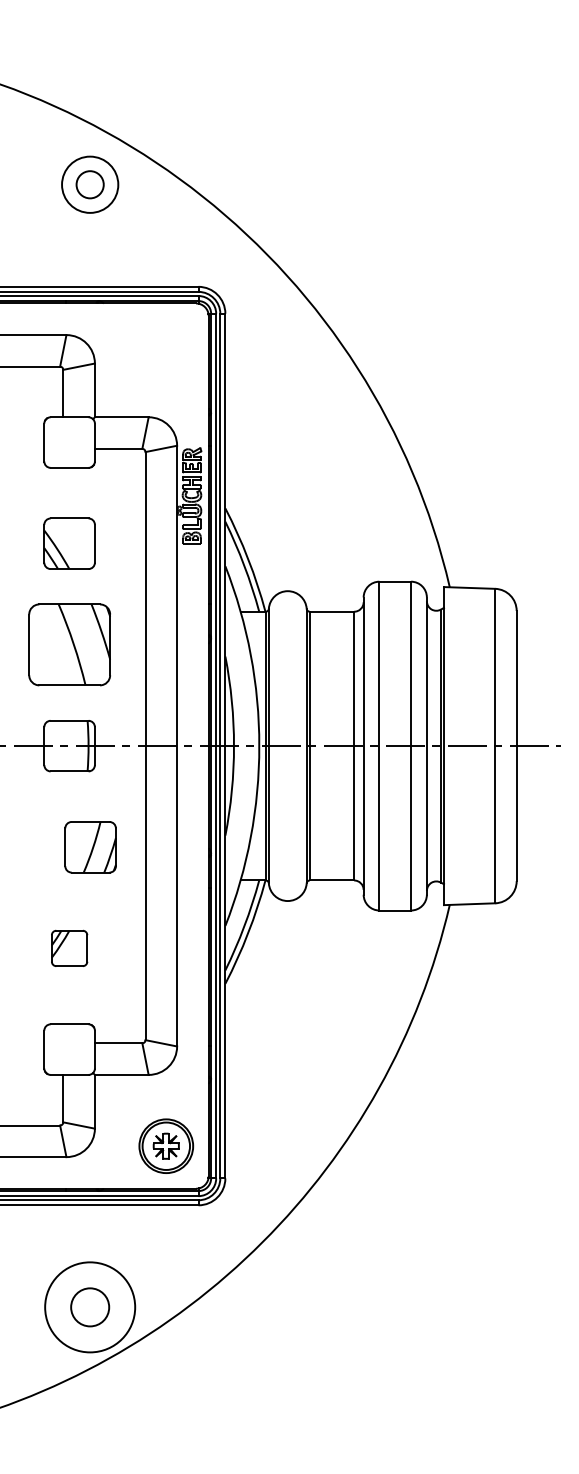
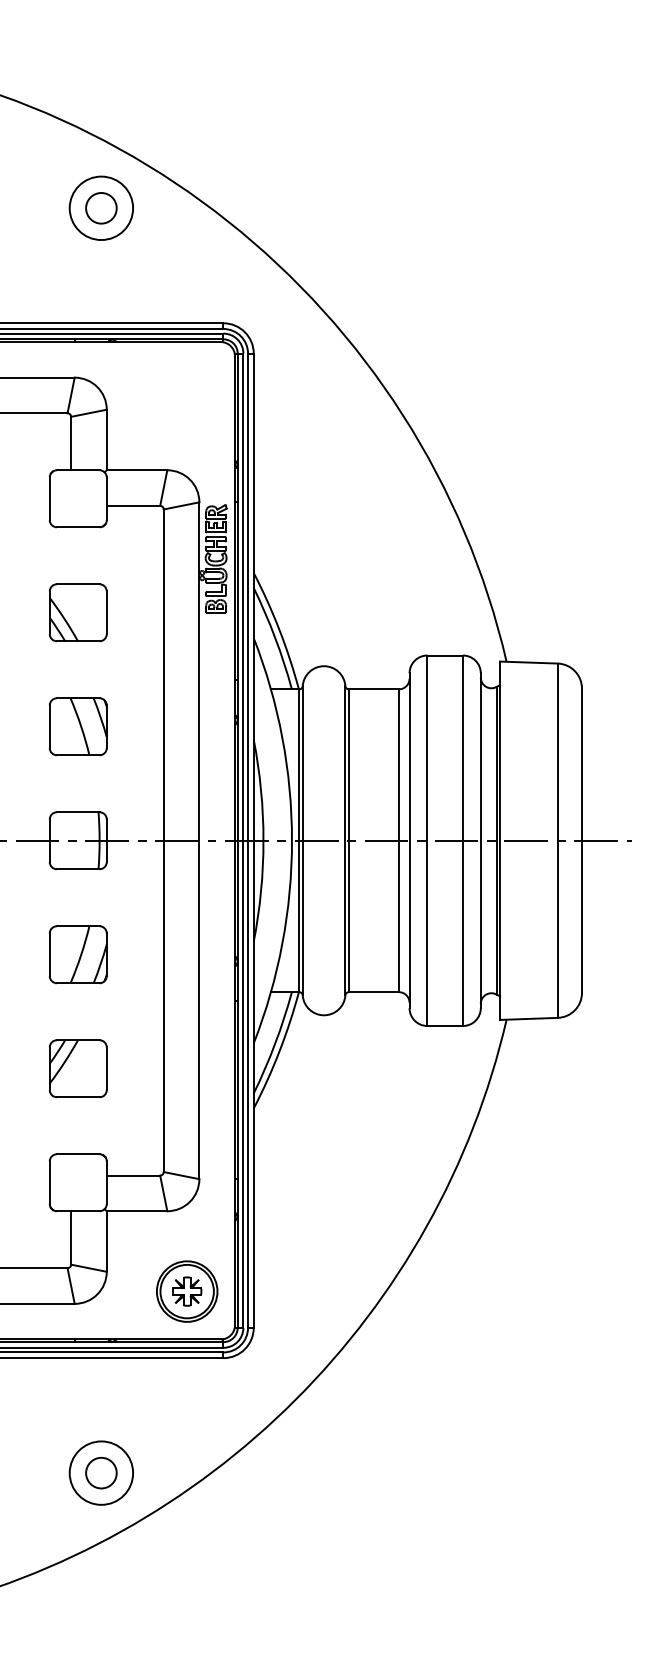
part: (69, 644) -> (78, 726), size x0.62
part: (90, 847) -> (78, 955), moved
part: (69, 948) -> (78, 1068), size x1.43
circle: (89, 1306) -> (100, 1472), size x0.71
circle: (90, 1307) -> (101, 1473), size x0.62

